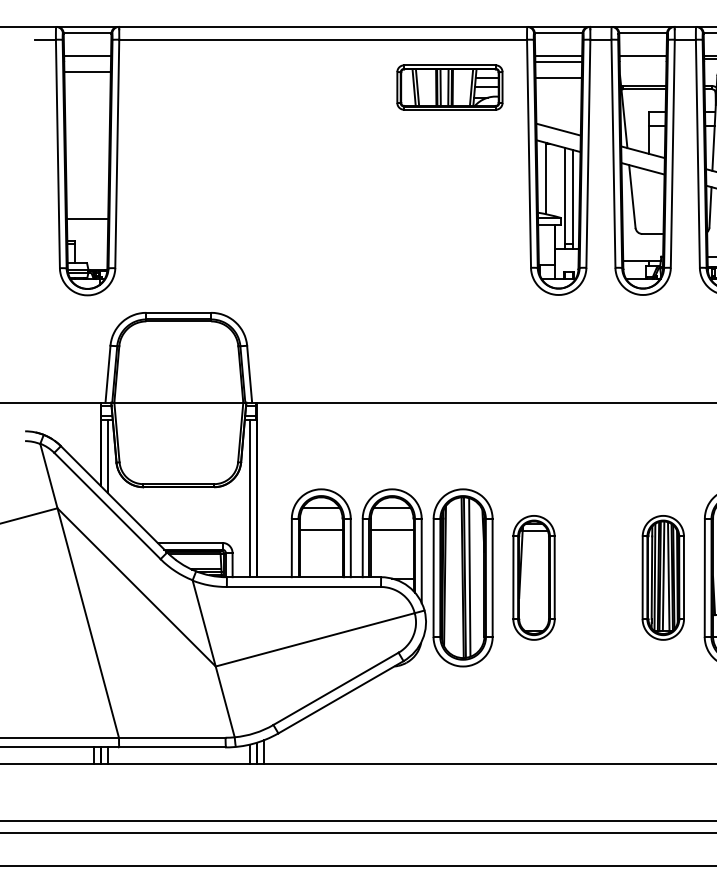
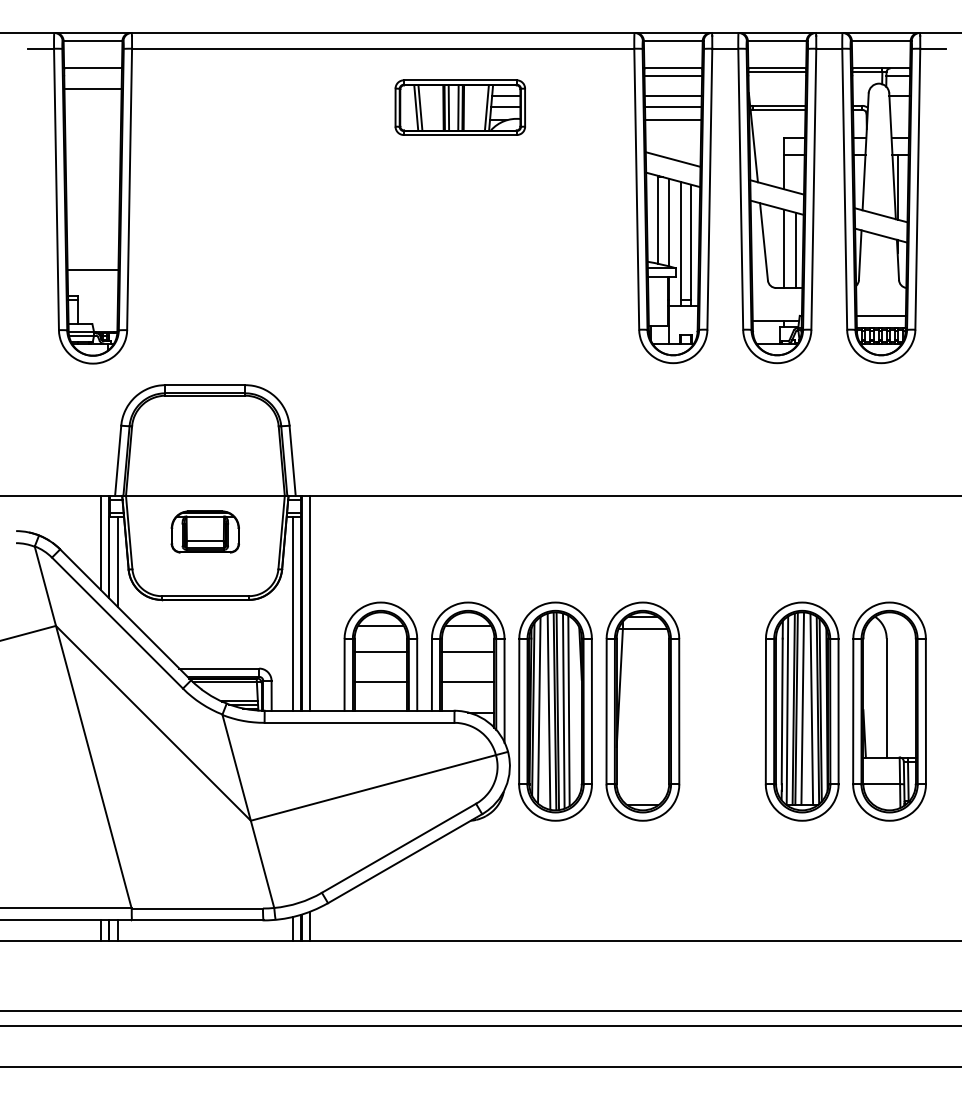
line: (643, 58) -> (777, 72), added
part: (449, 87) -> (459, 107), moved
line: (558, 87) -> (673, 107), added
line: (558, 97) -> (673, 120), added
line: (554, 180) -> (668, 222), added
line: (648, 201) -> (784, 248), added
line: (657, 203) -> (795, 250), added
part: (178, 431) -> (204, 531), added
line: (93, 440) -> (100, 542), added
line: (263, 489) -> (309, 602), added
line: (320, 553) -> (380, 681), added
line: (392, 553) -> (468, 681), added
line: (450, 576) -> (539, 710), added
line: (473, 576) -> (568, 710), added
line: (457, 577) -> (548, 711), added
part: (533, 577) -> (642, 711), size x1.43
part: (662, 577) -> (801, 711), size x1.43

